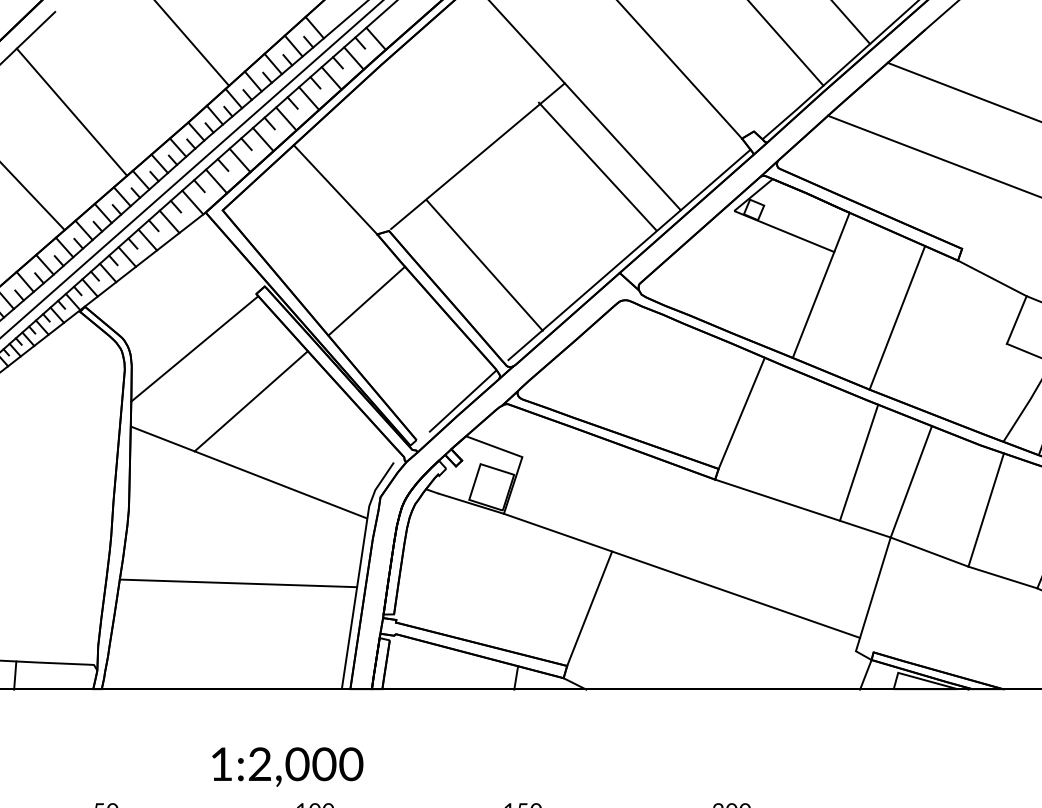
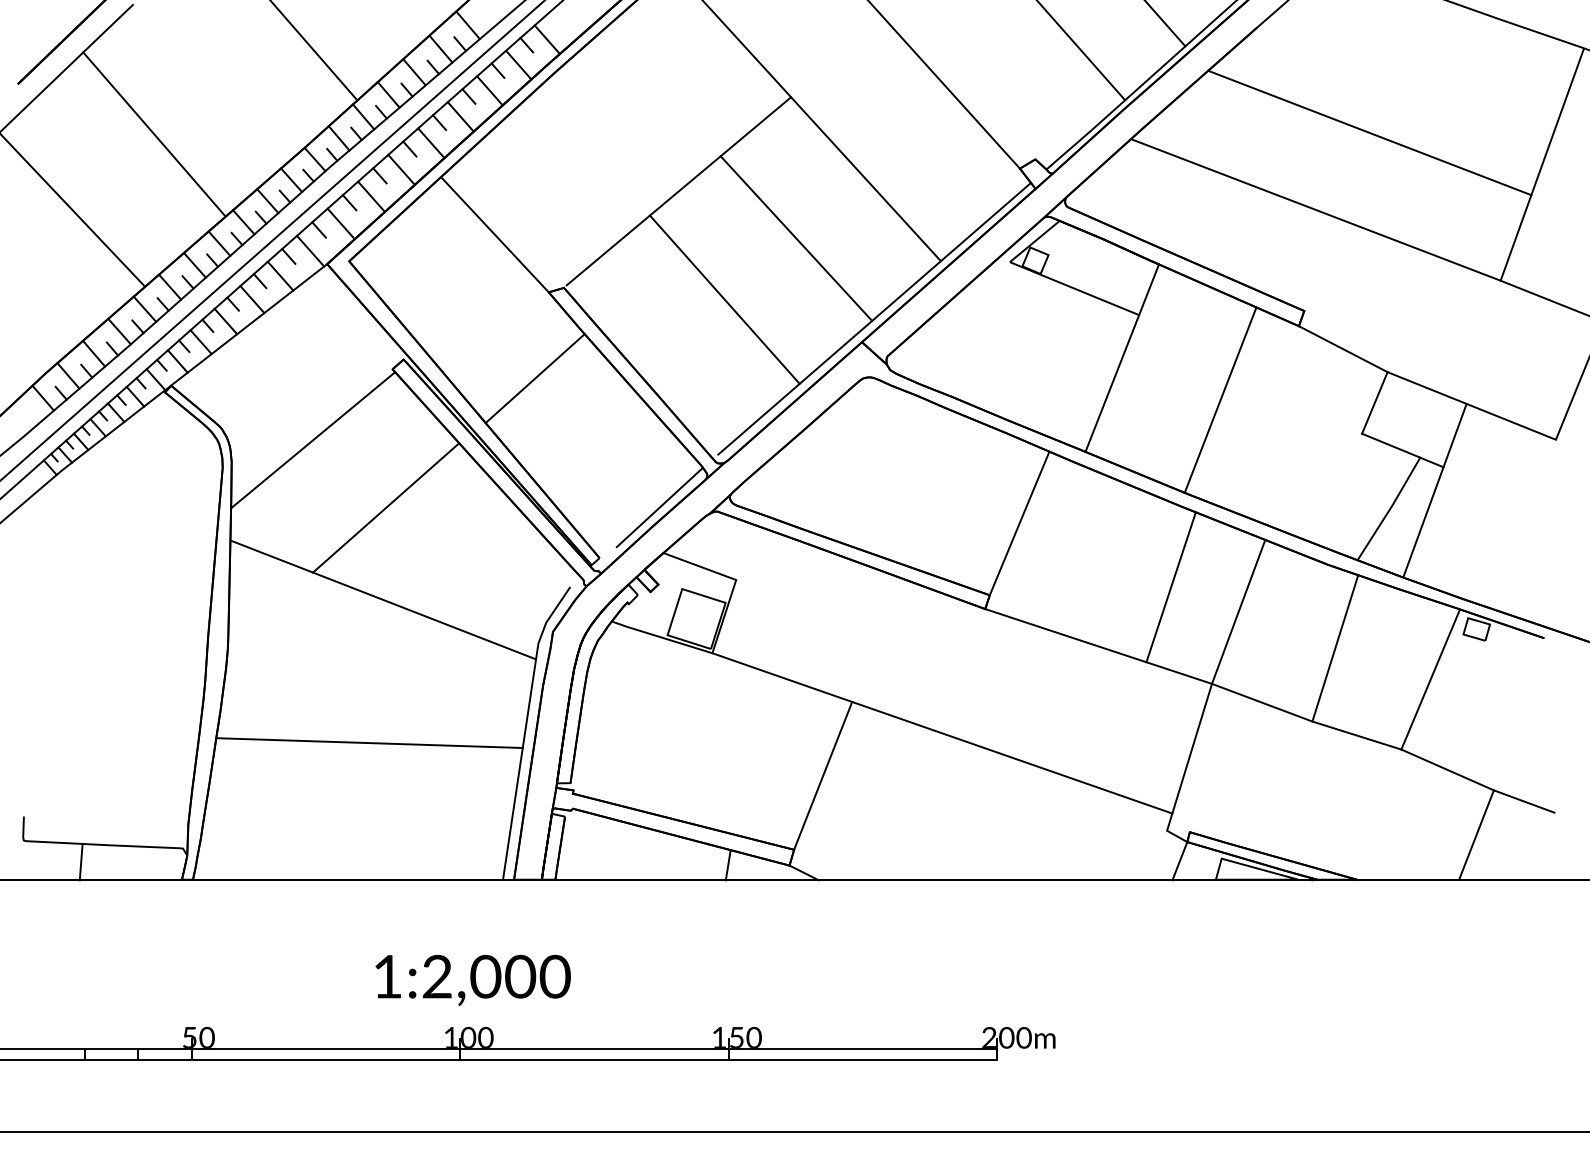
line: (597, 166) -> (796, 238), moved
line: (484, 265) -> (724, 299), moved
text: (287, 767) -> (472, 980), moved

